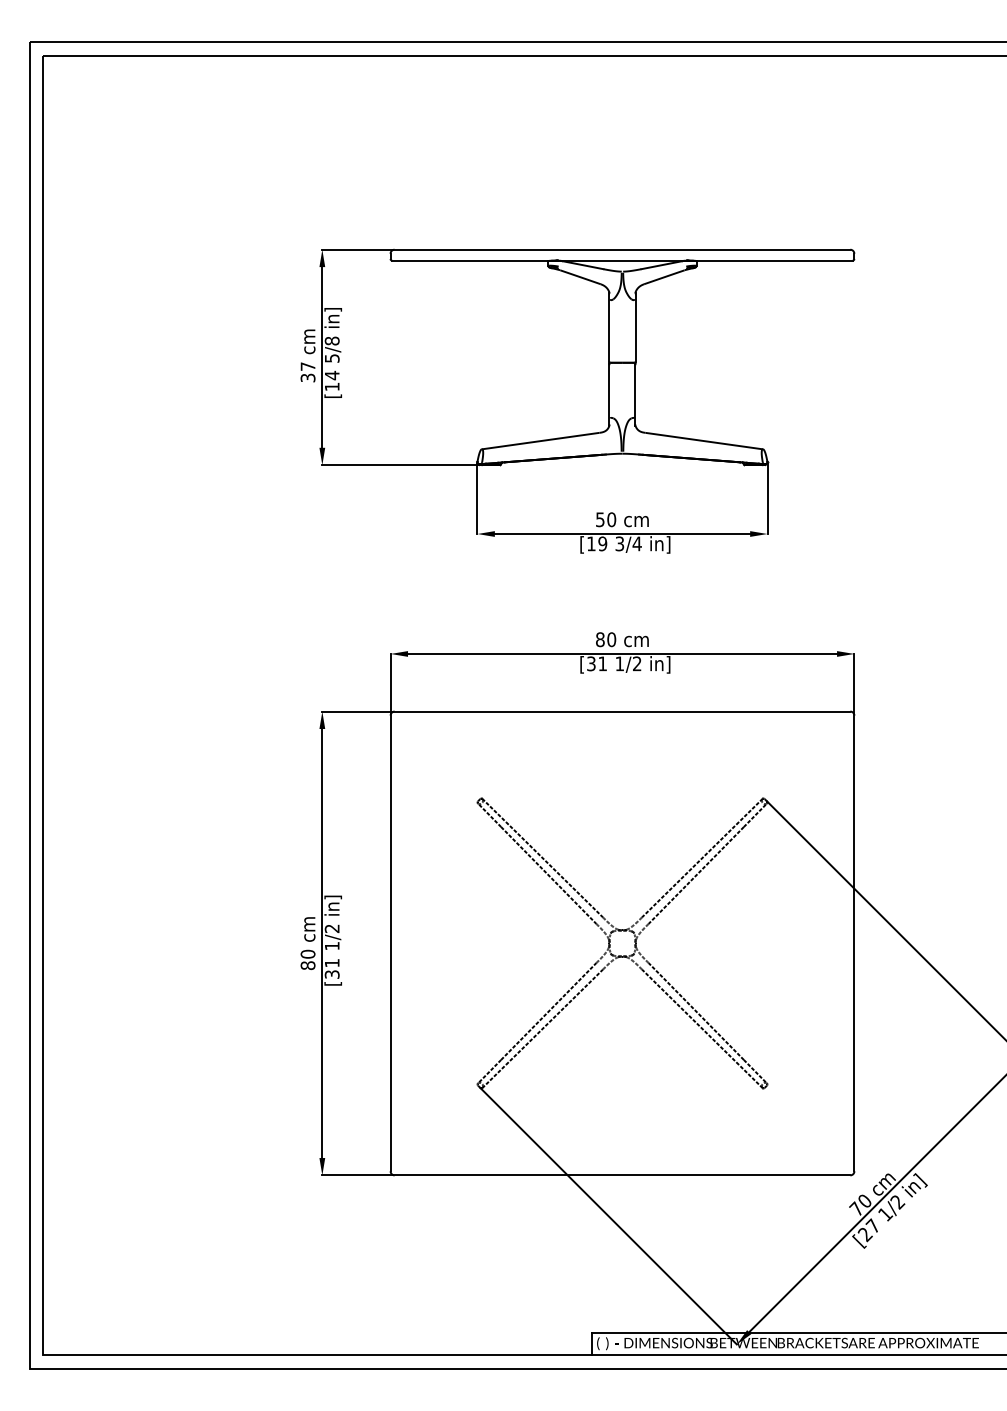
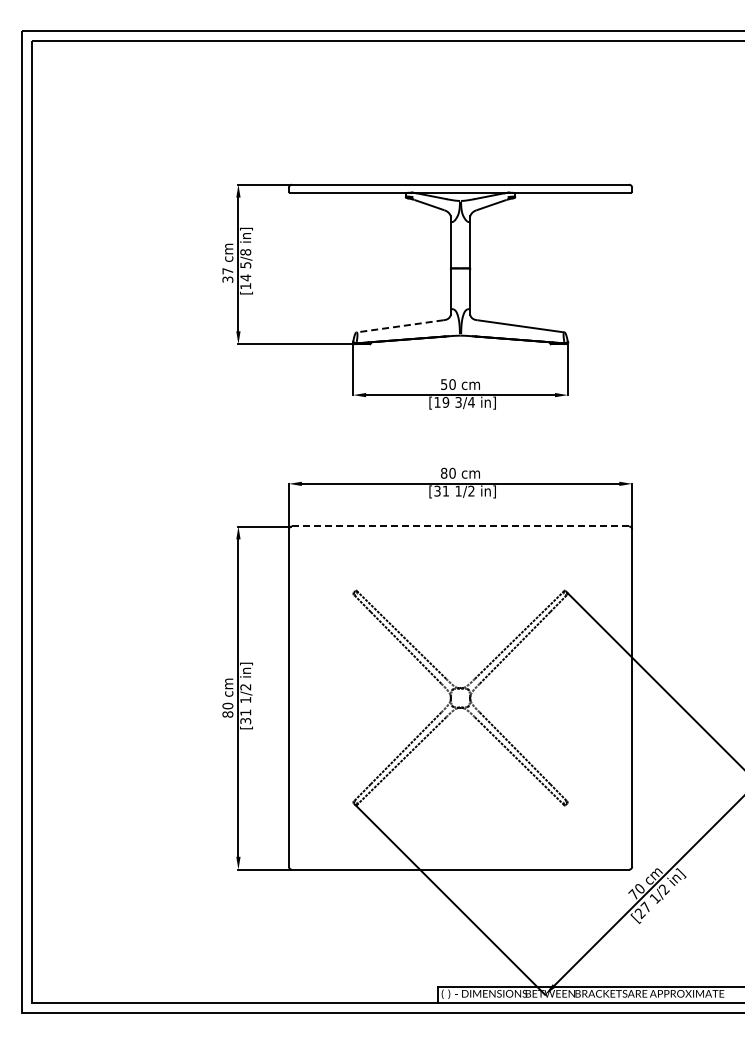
line: (541, 441) -> (400, 326), solid -> dashed
line: (622, 711) -> (460, 526), solid -> dashed

